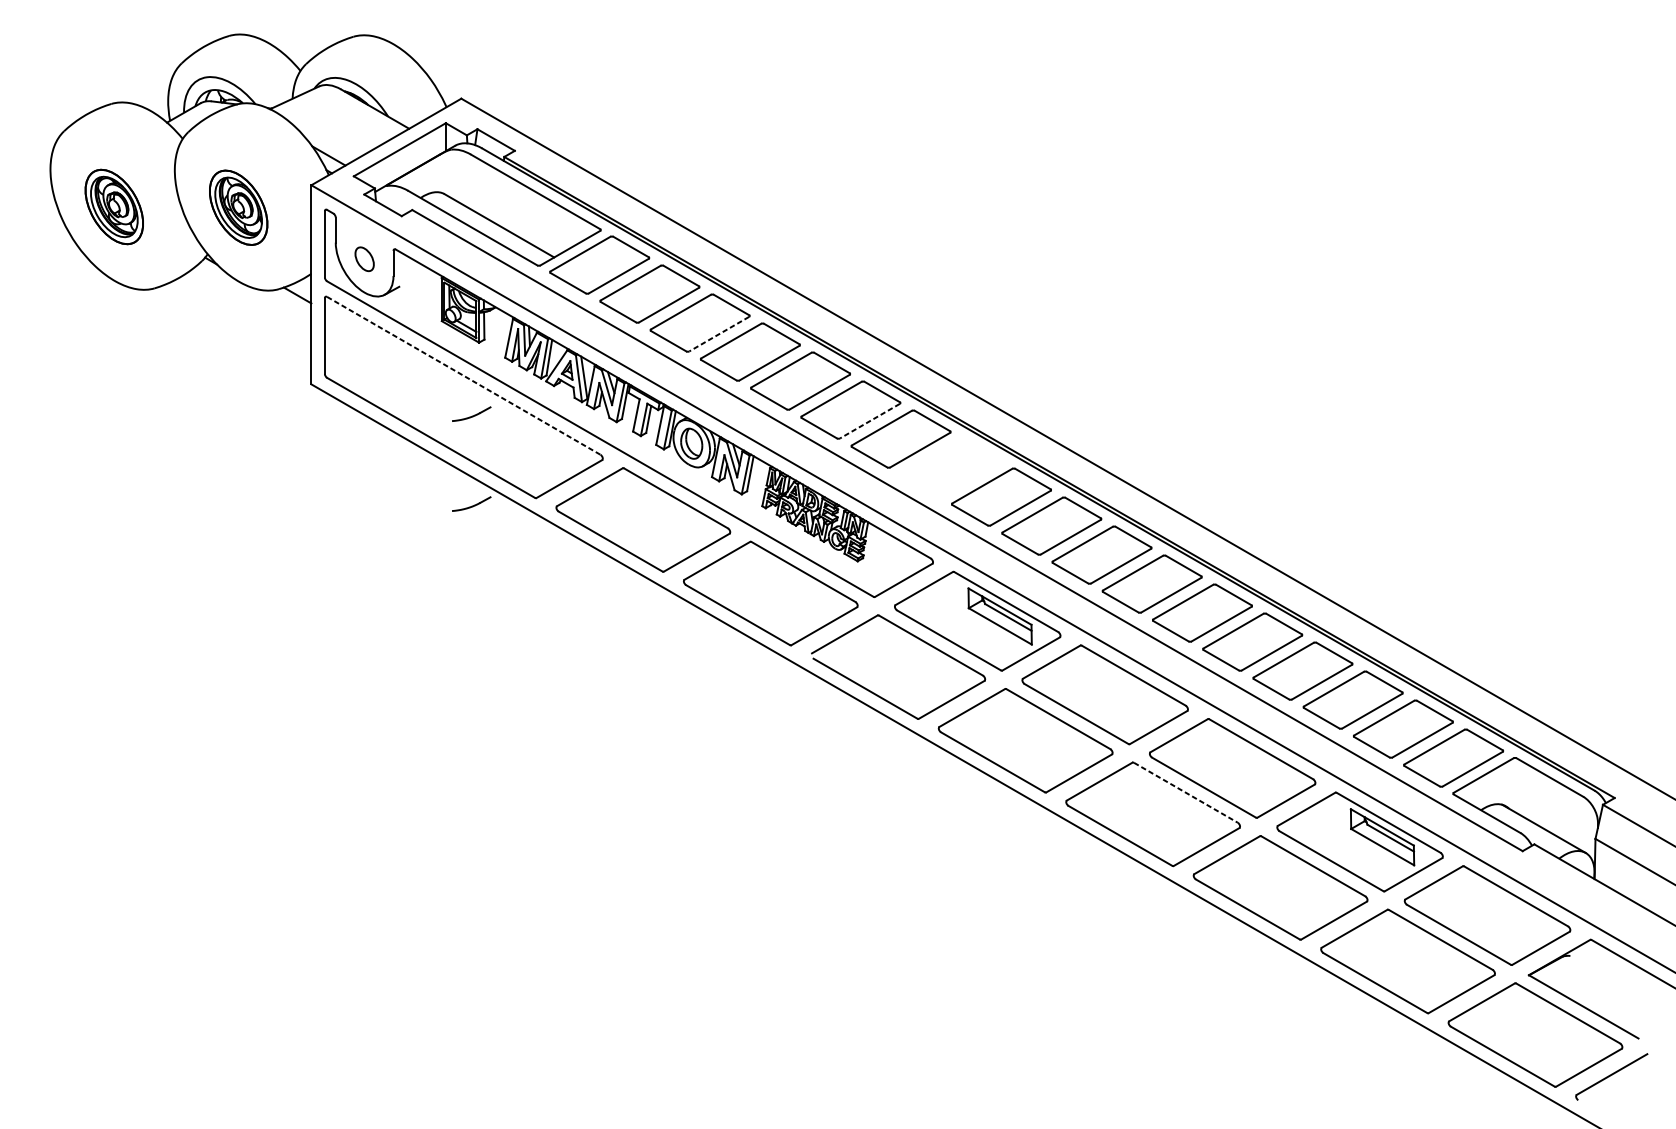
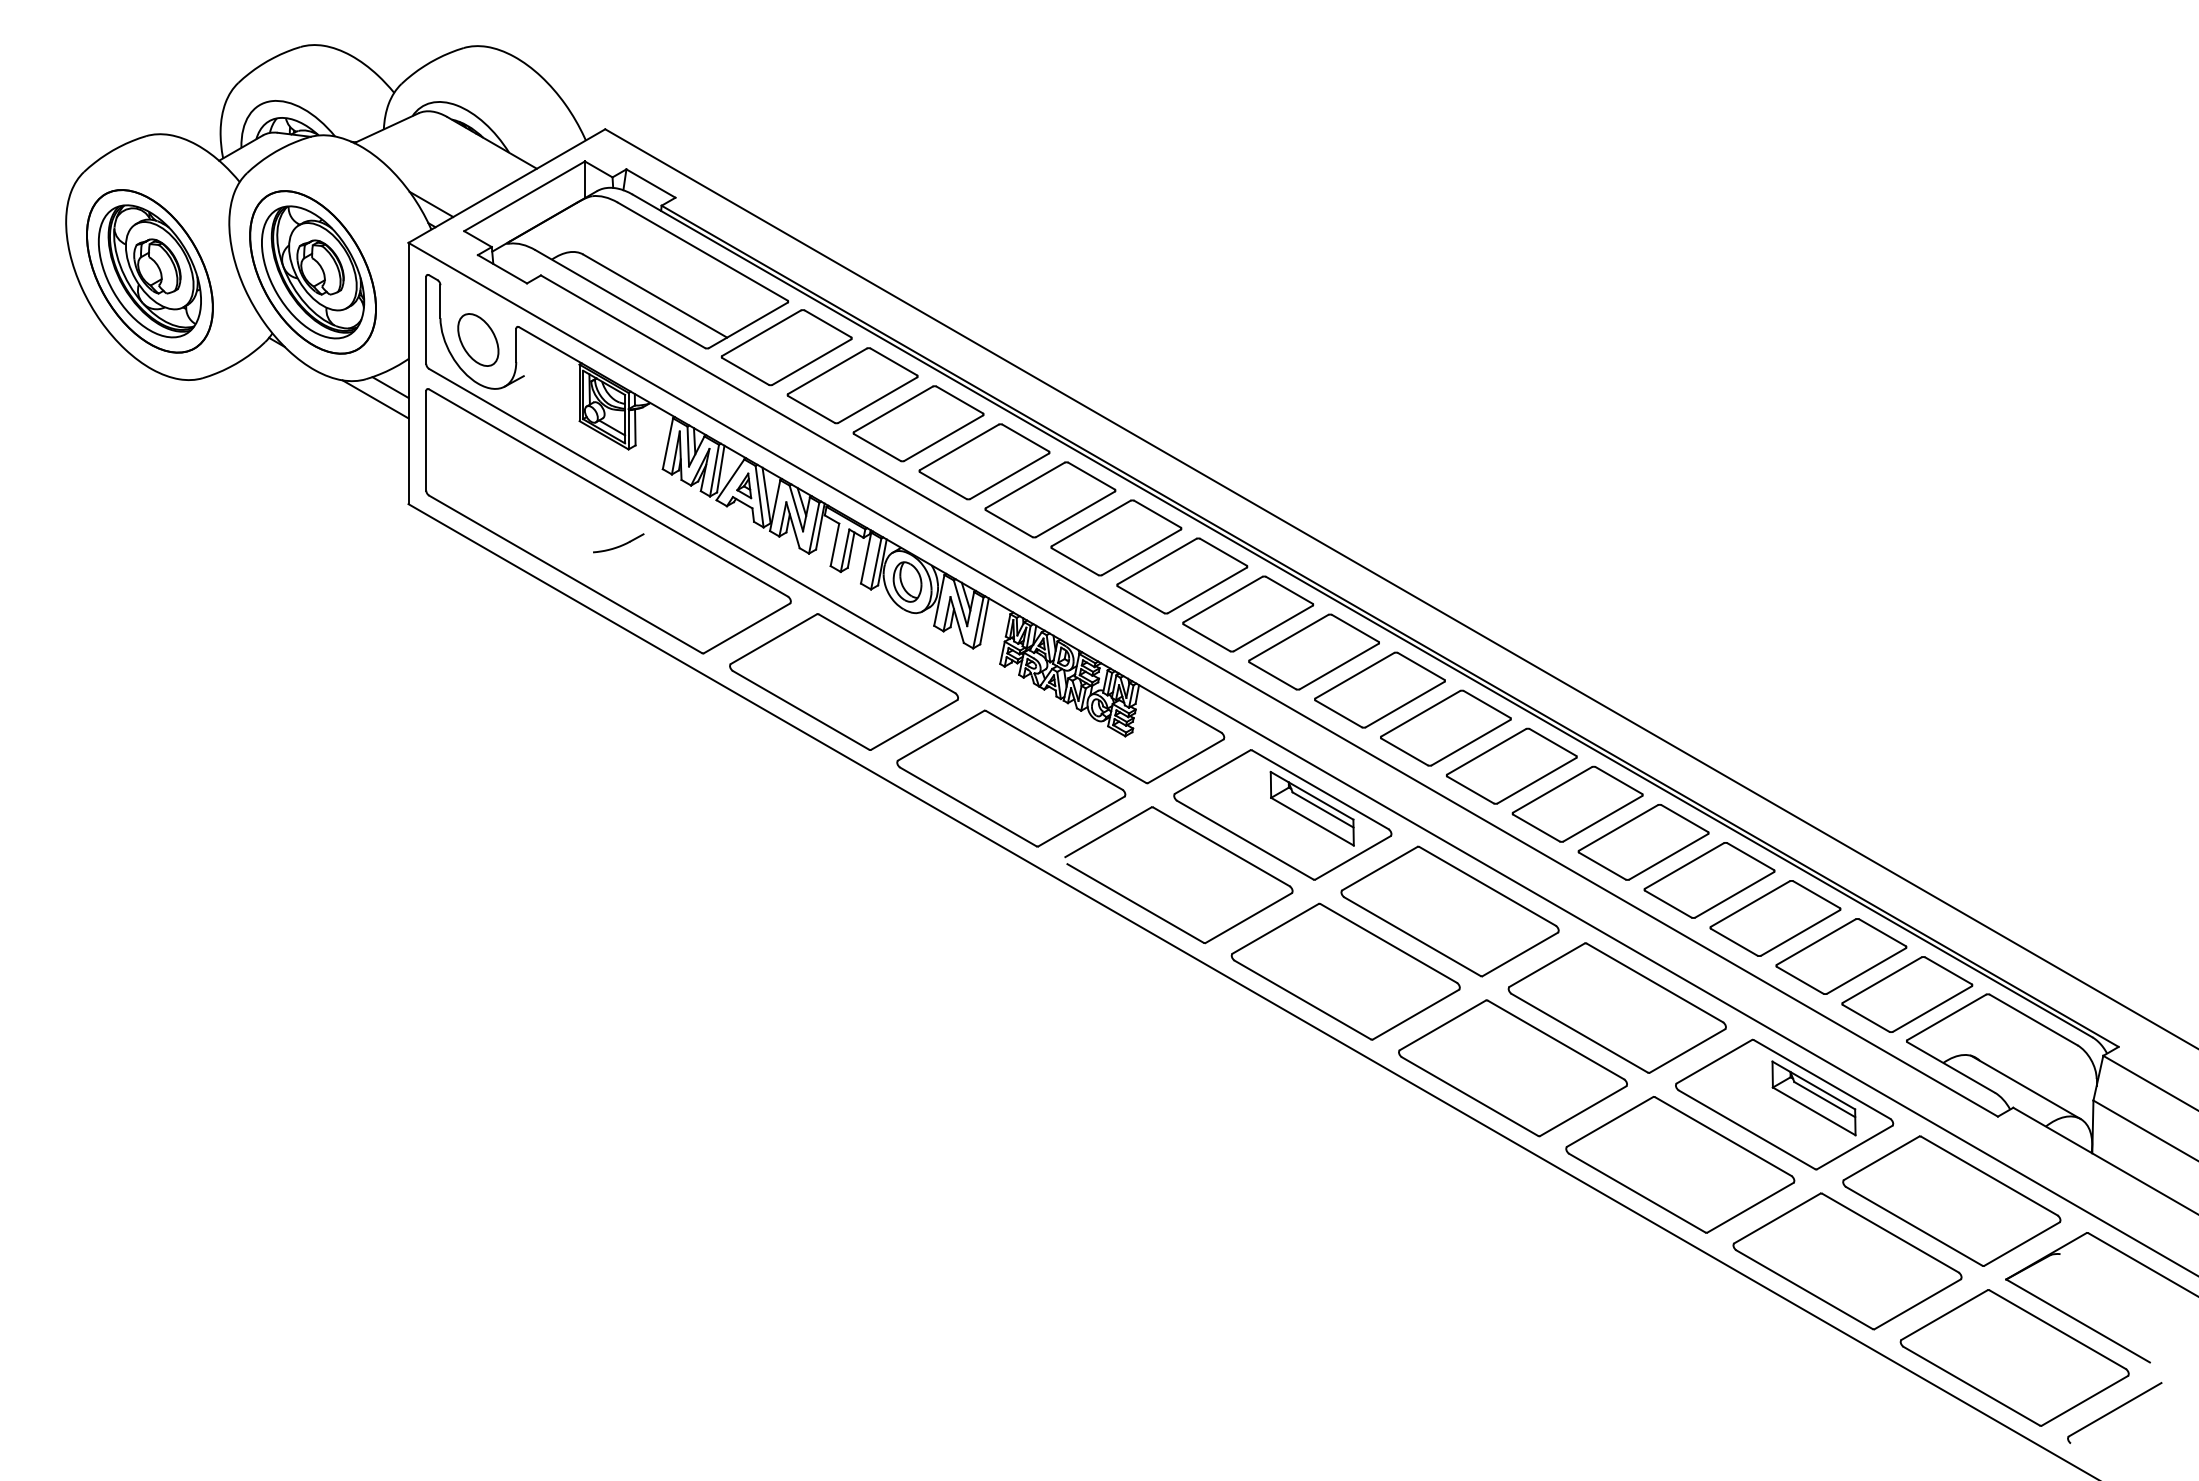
part: (114, 207) -> (149, 271), size x1.67
part: (238, 207) -> (312, 272), size x1.67
part: (364, 258) -> (478, 339), size x1.67
line: (286, 304) -> (375, 399), added
line: (719, 334) -> (943, 438), dashed -> solid
line: (464, 376) -> (609, 493), dashed -> solid
line: (870, 421) -> (1141, 552), dashed -> solid
part: (951, 467) -> (1248, 613), added
part: (471, 504) -> (618, 661), removed
line: (1186, 793) -> (1556, 1040), dashed -> solid

